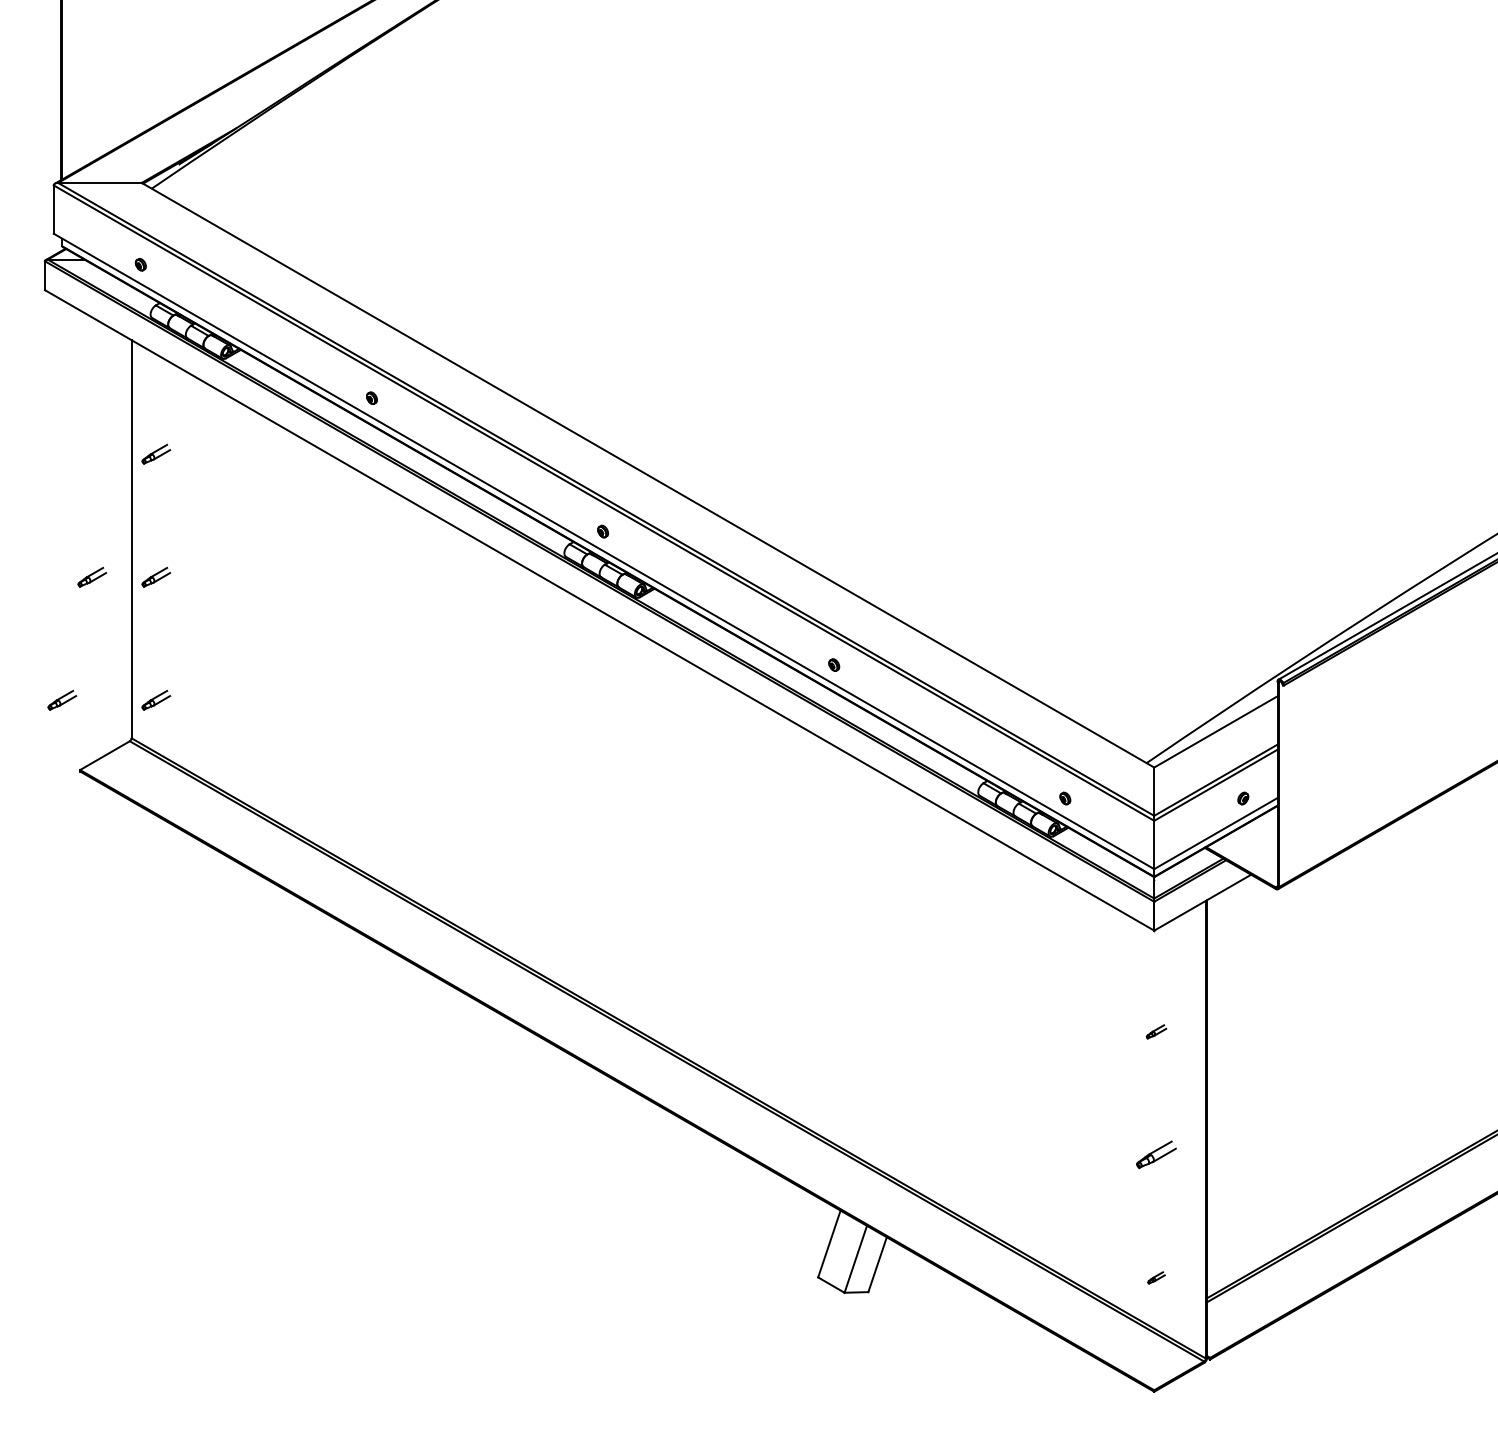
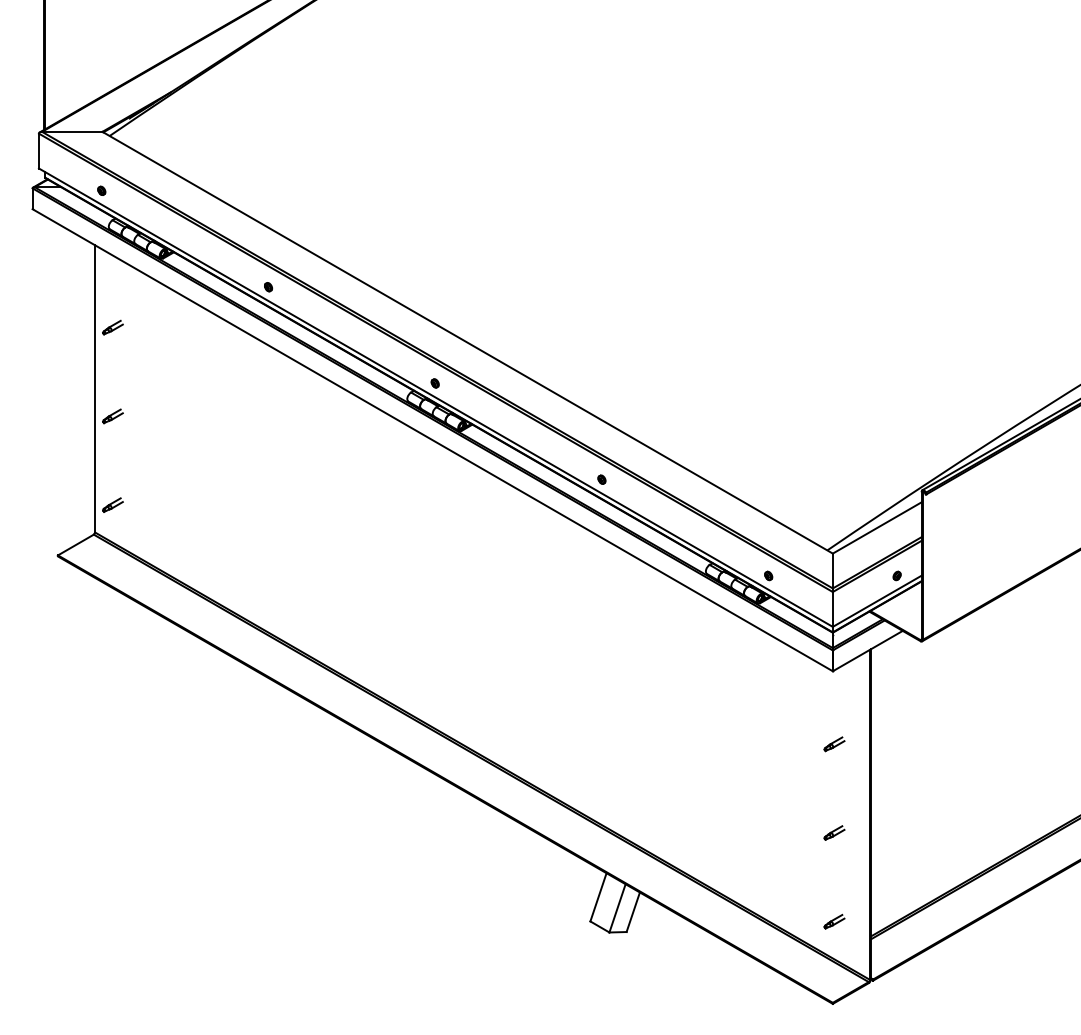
part: (92, 576) -> (66, 415), removed
part: (62, 699) -> (45, 504), removed
part: (1156, 1031) -> (834, 744), size x1.43
part: (1156, 1154) -> (834, 832), size x0.71
part: (1156, 1277) -> (834, 921), size x1.67

